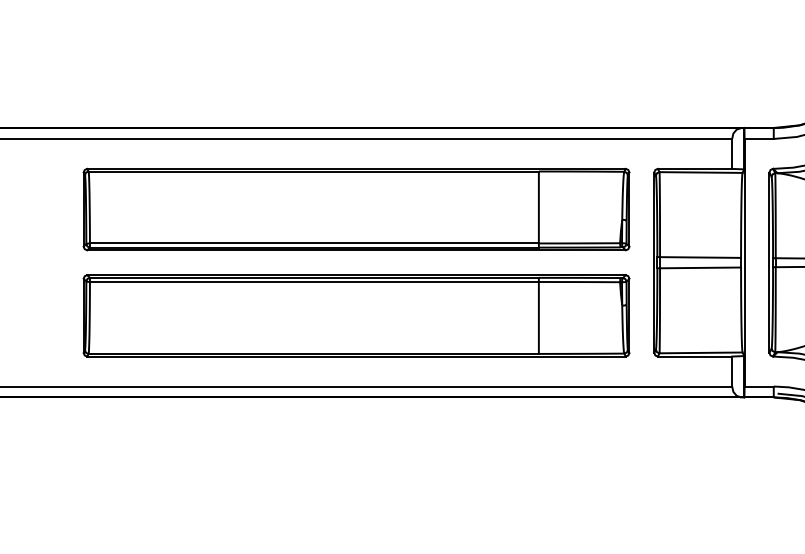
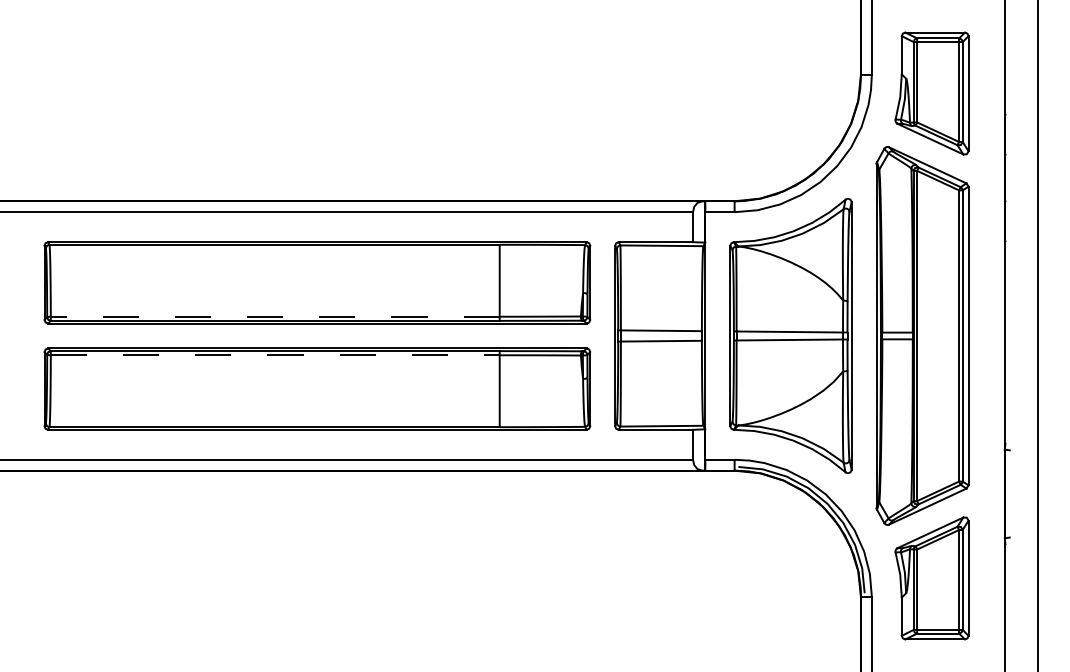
line: (313, 243) -> (274, 316), solid -> dashed
line: (314, 282) -> (275, 355), solid -> dashed

